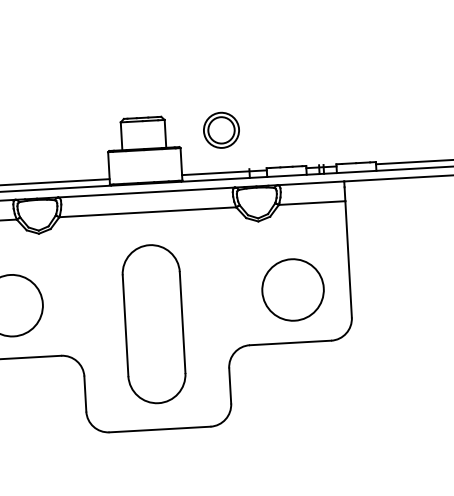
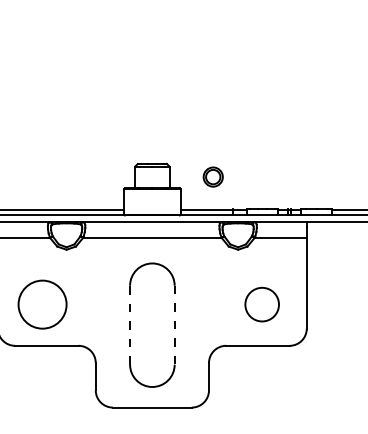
part: (220, 129) -> (212, 176), size x0.7
circle: (293, 289) -> (262, 304), size x0.7
line: (182, 322) -> (174, 325), solid -> dashed
line: (126, 324) -> (130, 324), solid -> dashed

